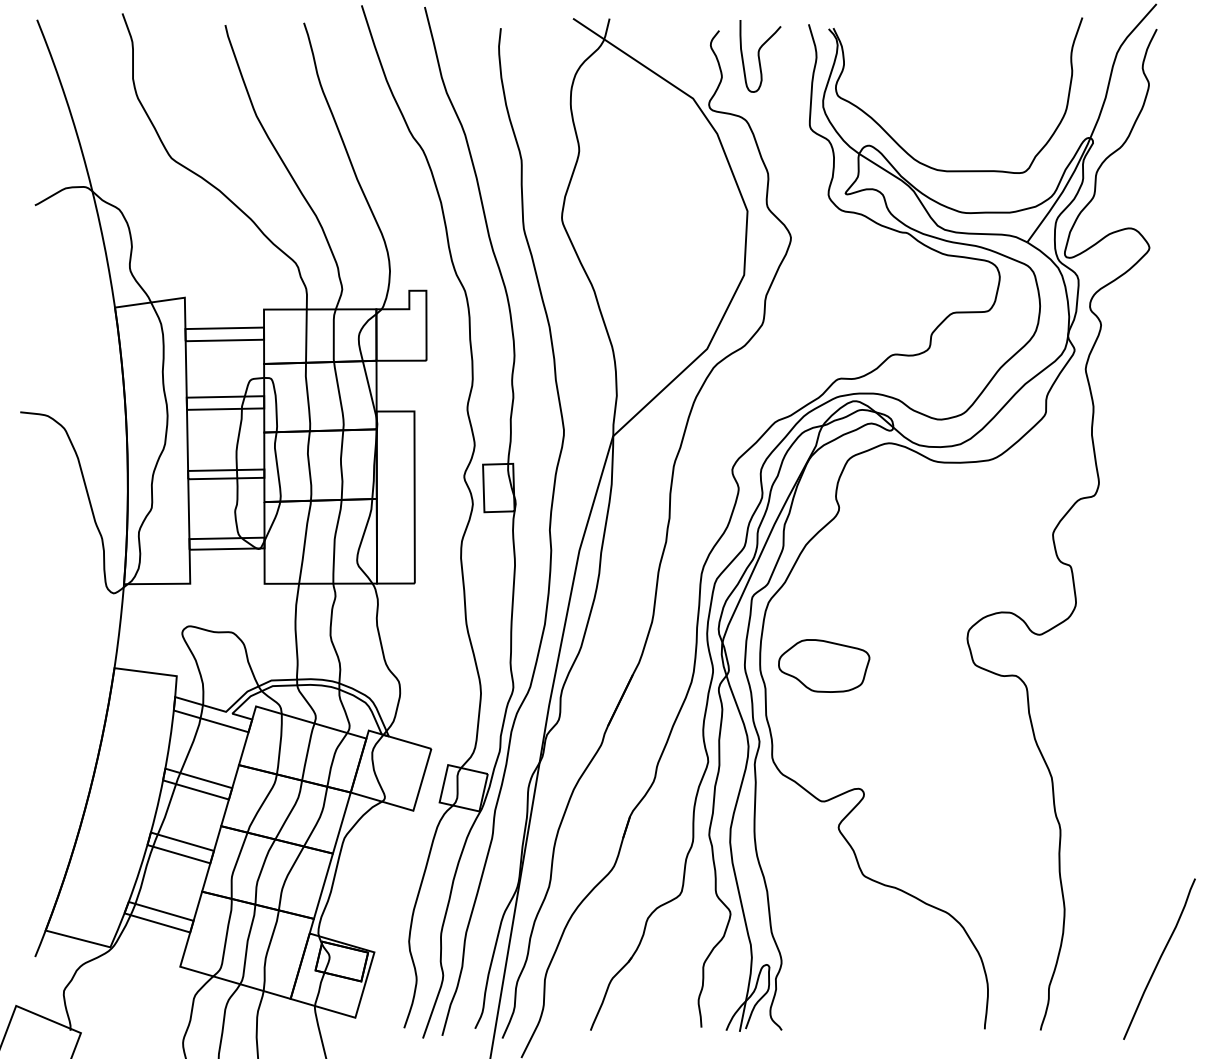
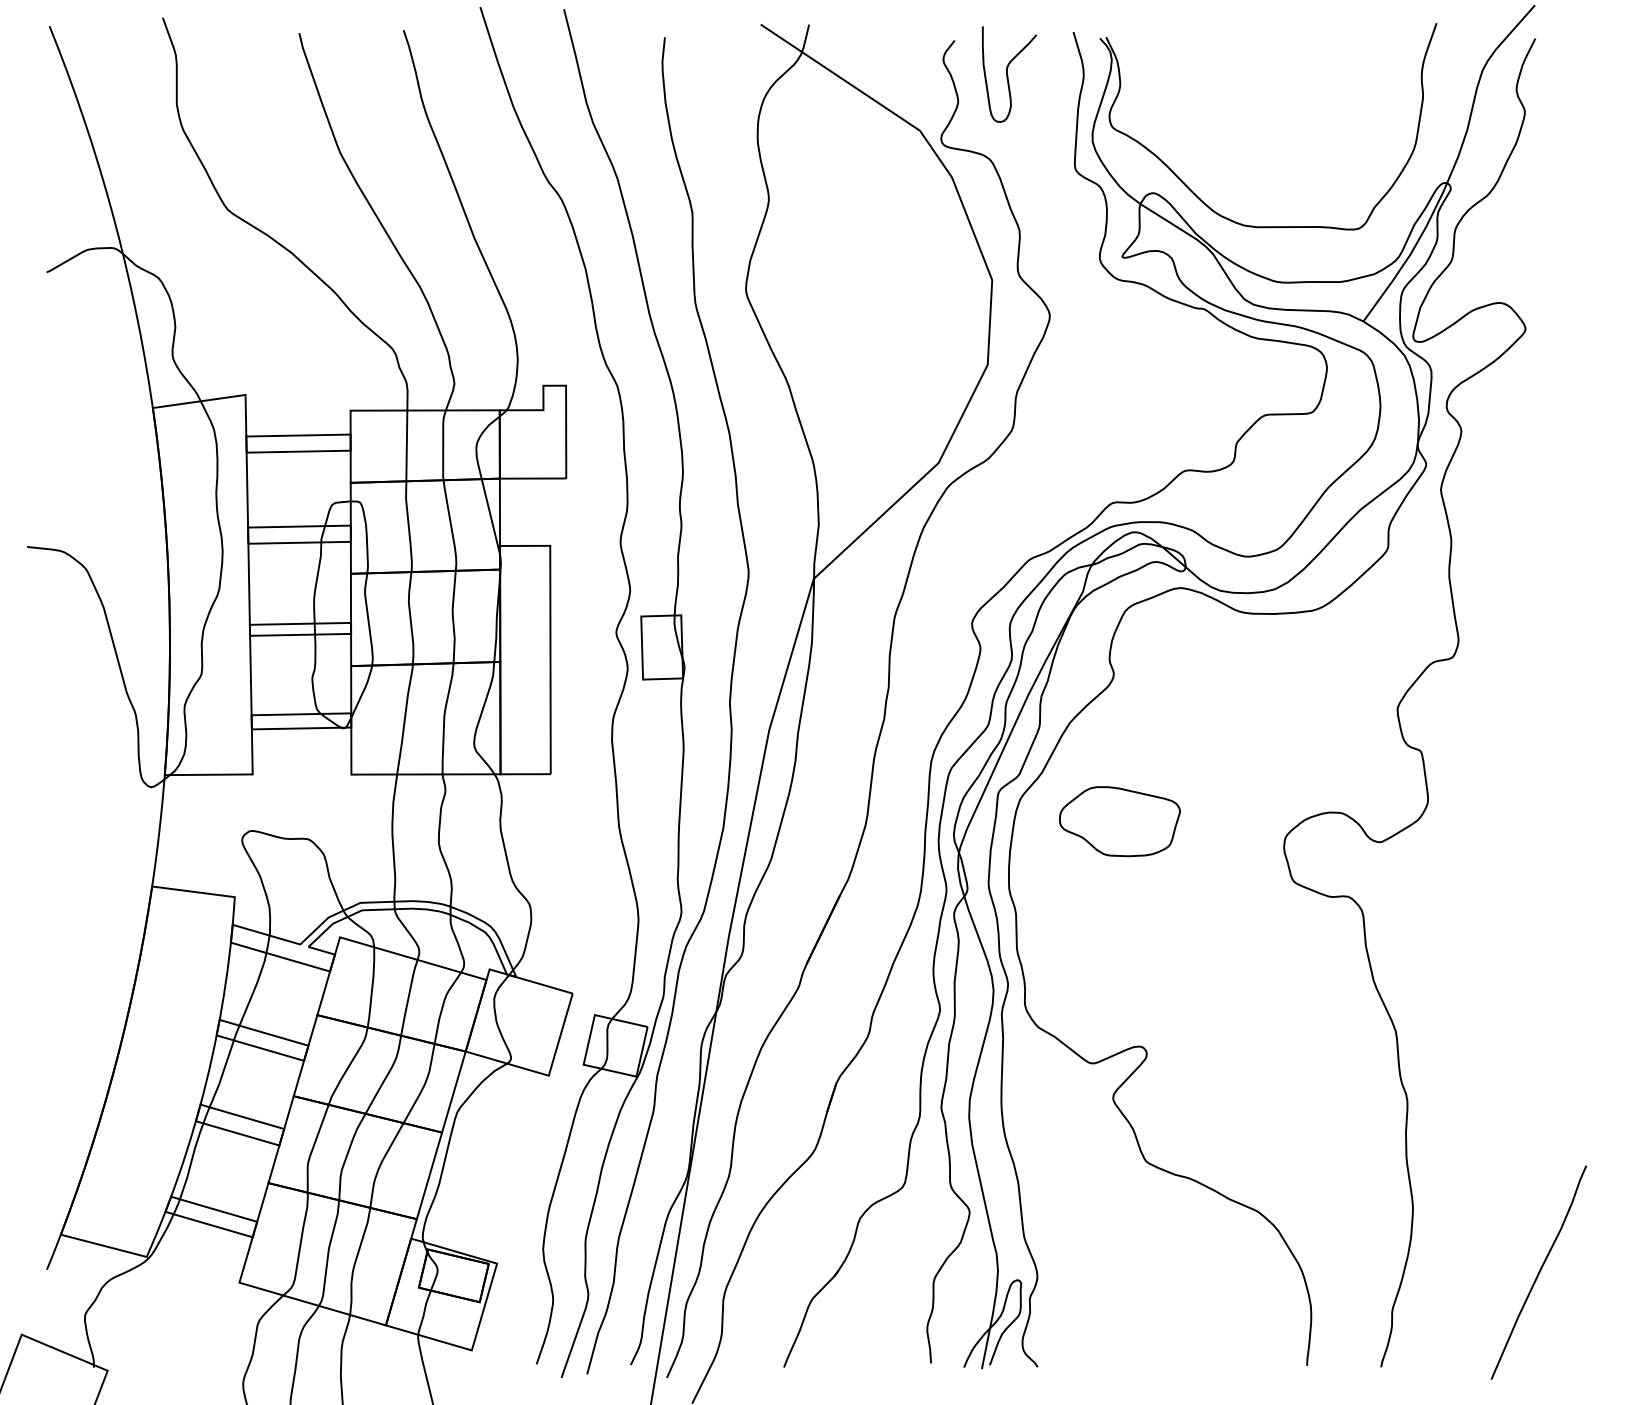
part: (823, 665) -> (1119, 821), moved

